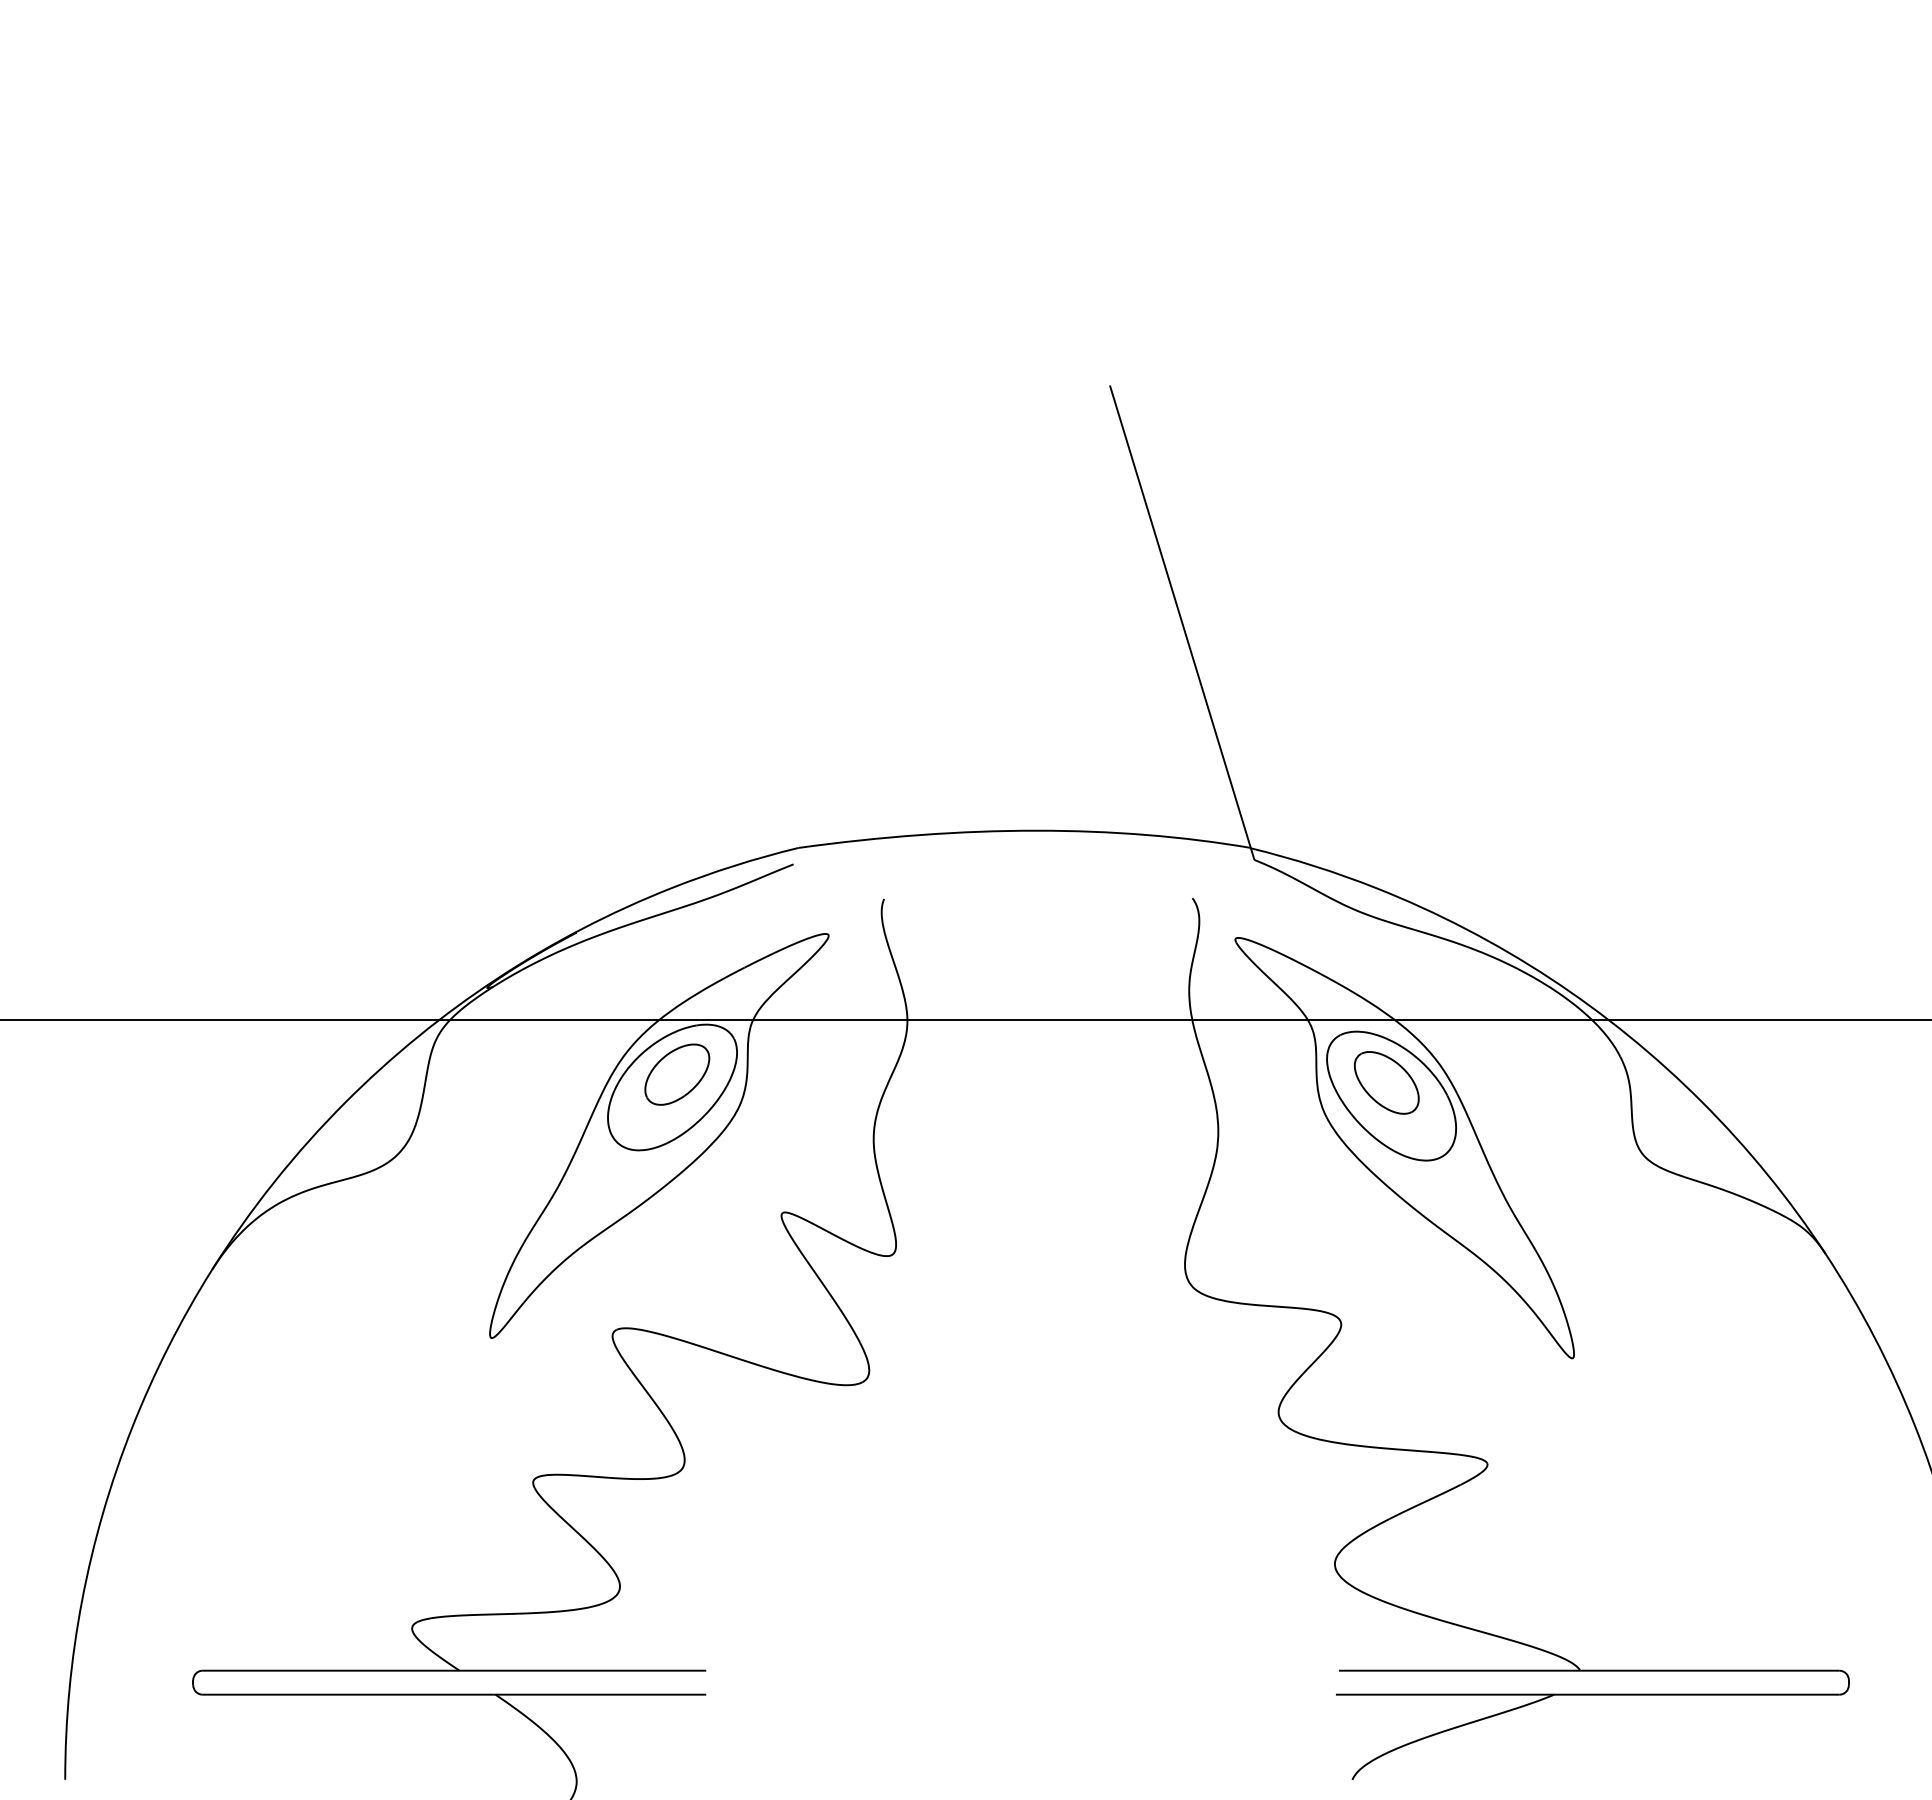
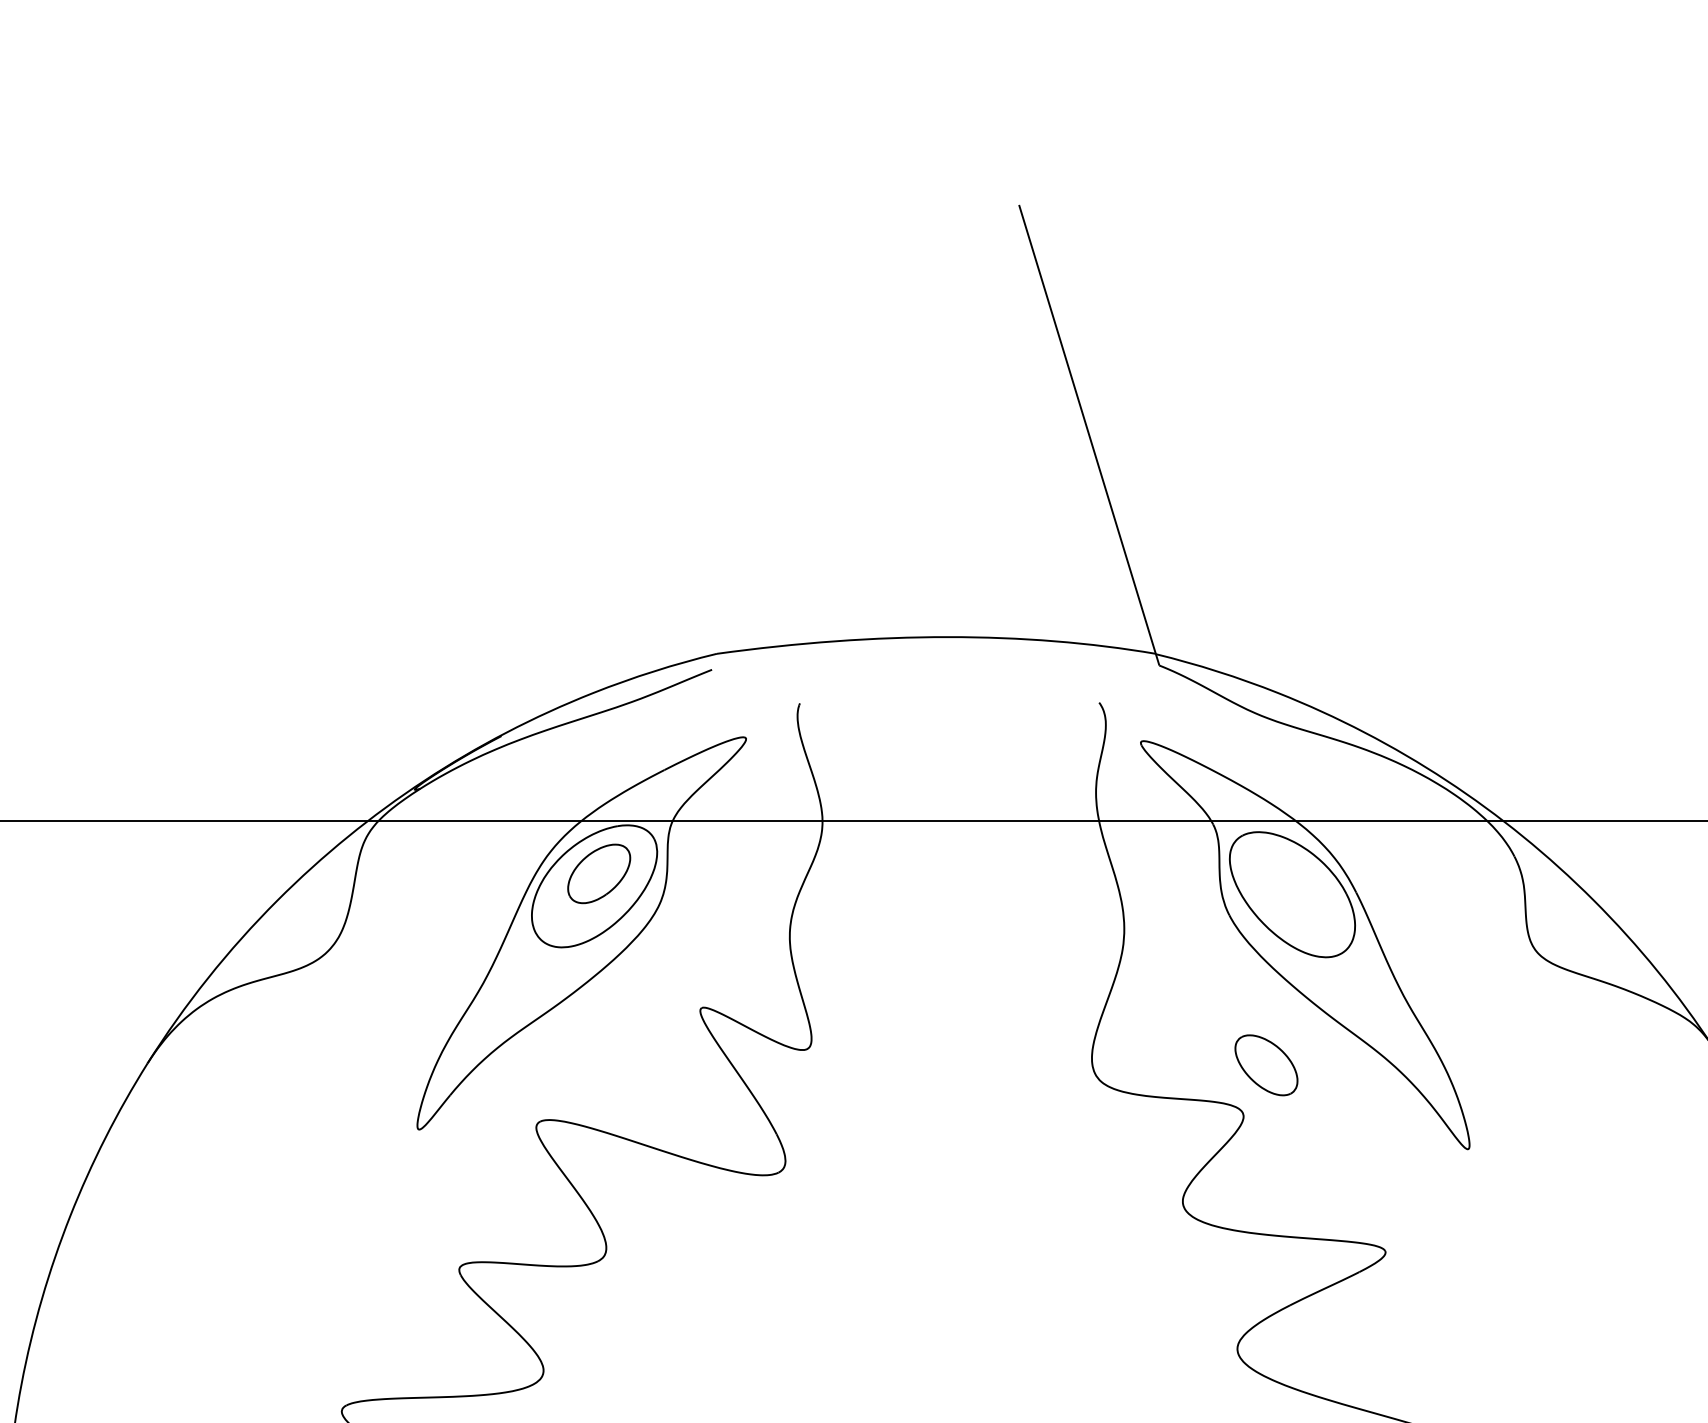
part: (1386, 1082) -> (1266, 1064), moved

